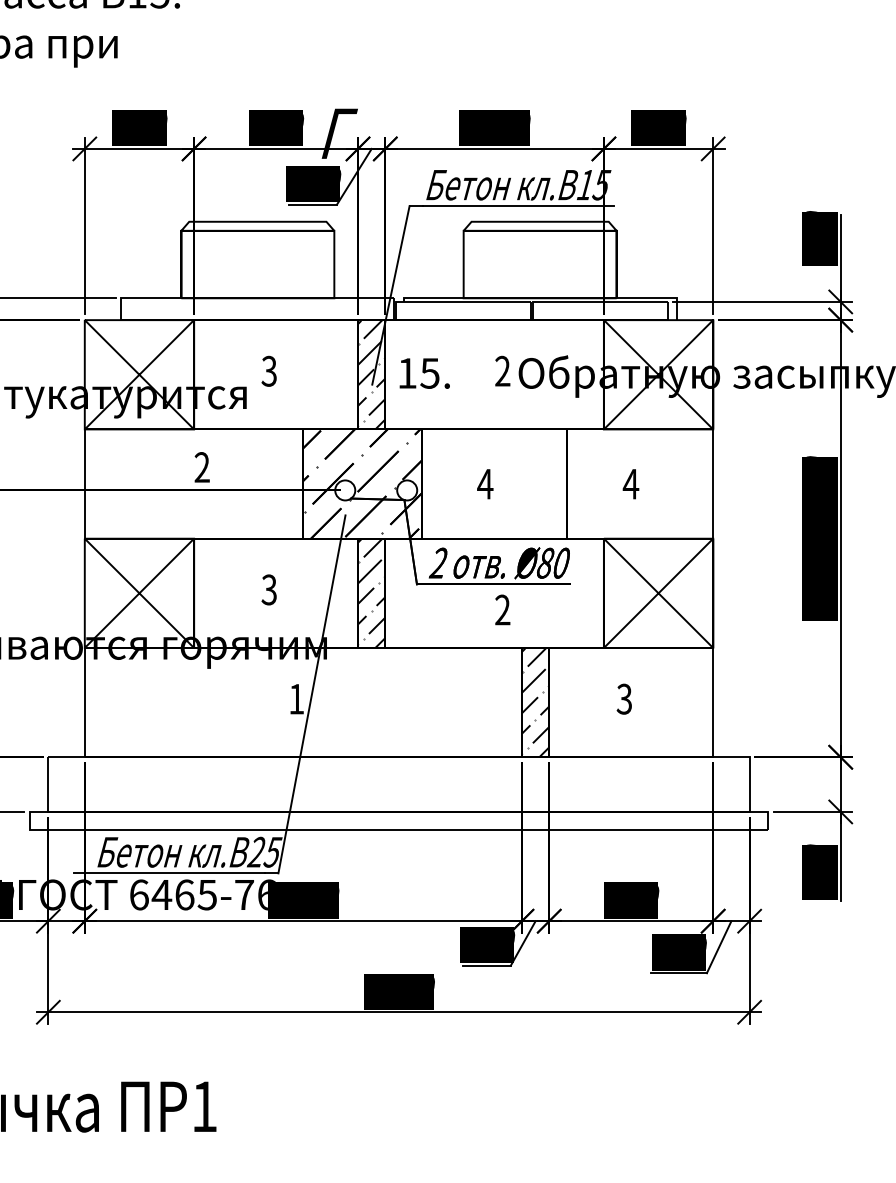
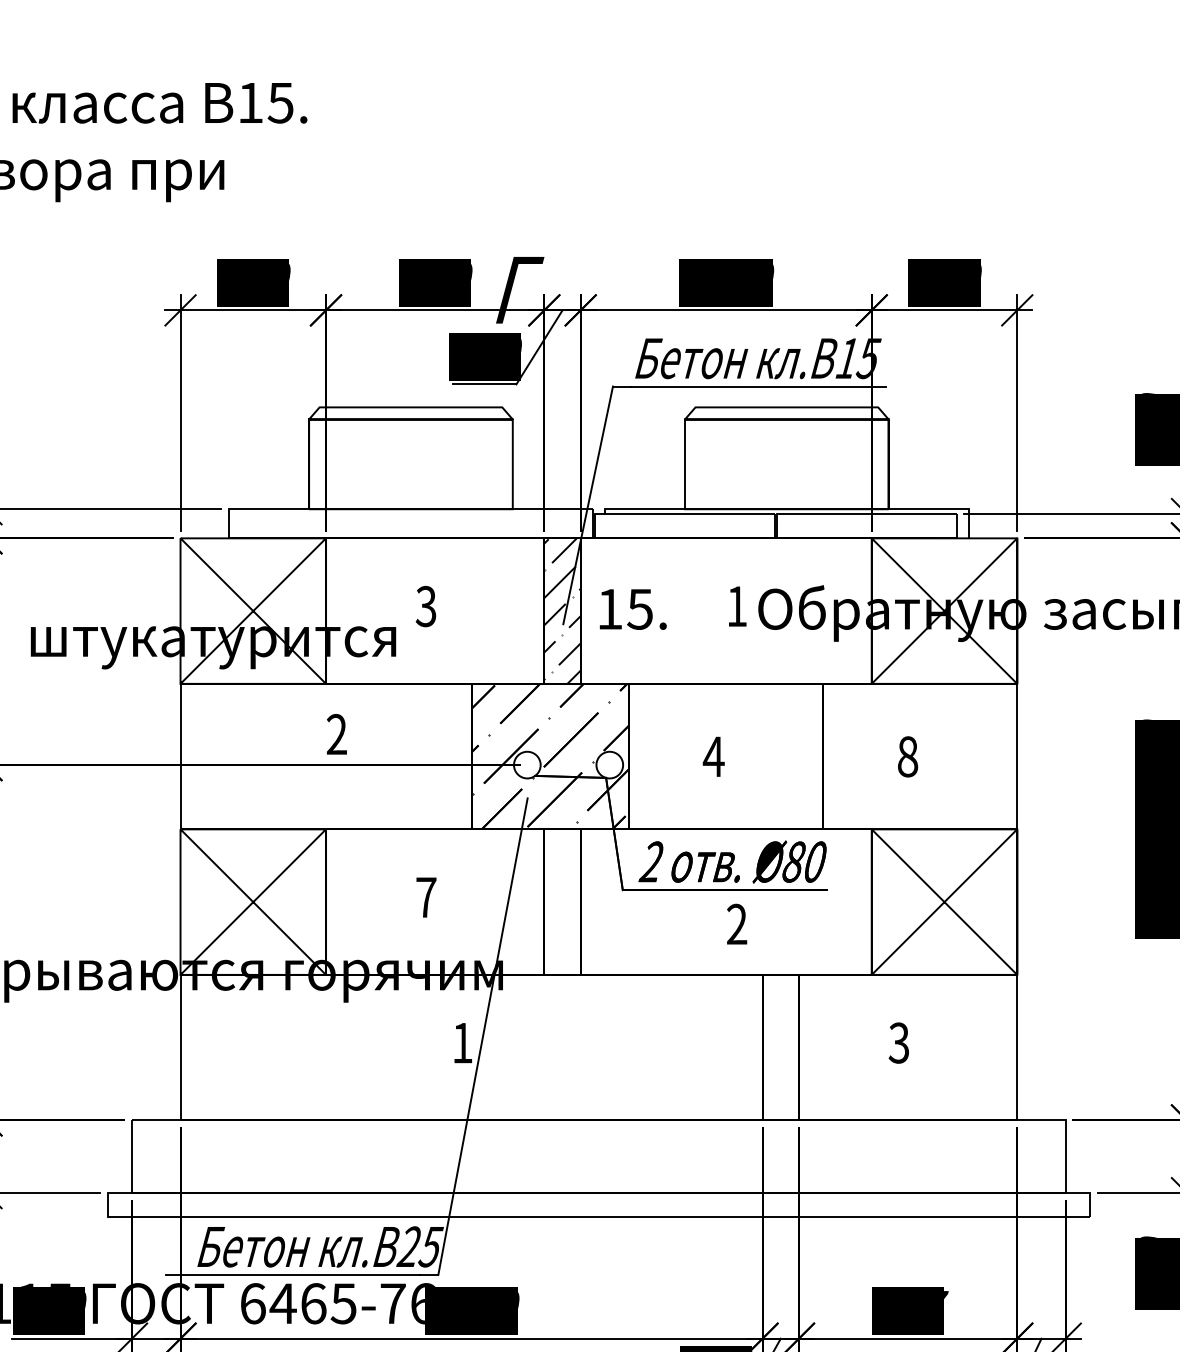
text: (502, 370) -> (736, 605), 2 -> 1
text: (630, 483) -> (907, 755), 4 -> 8
text: (268, 589) -> (425, 897), 3 -> 7
hatch: (371, 593) -> (562, 902), removed
hatch: (535, 702) -> (780, 1047), removed
text: (659, 891) -> (945, 1299), 900 -> 907

